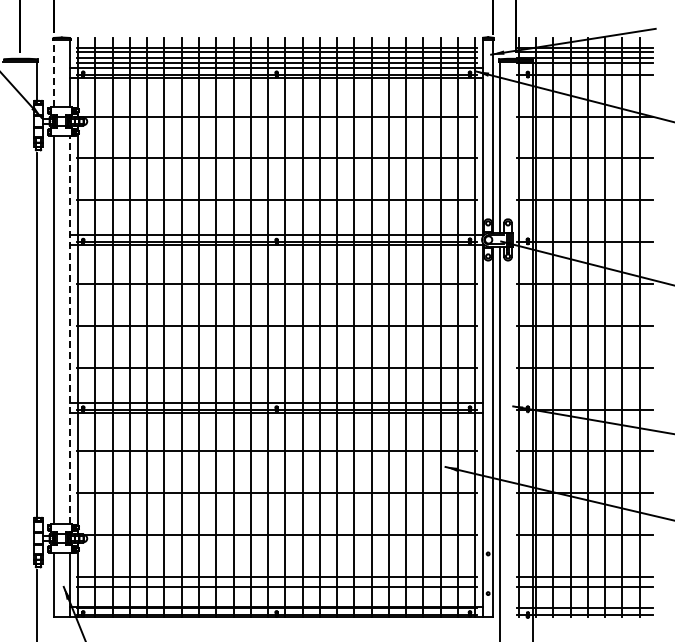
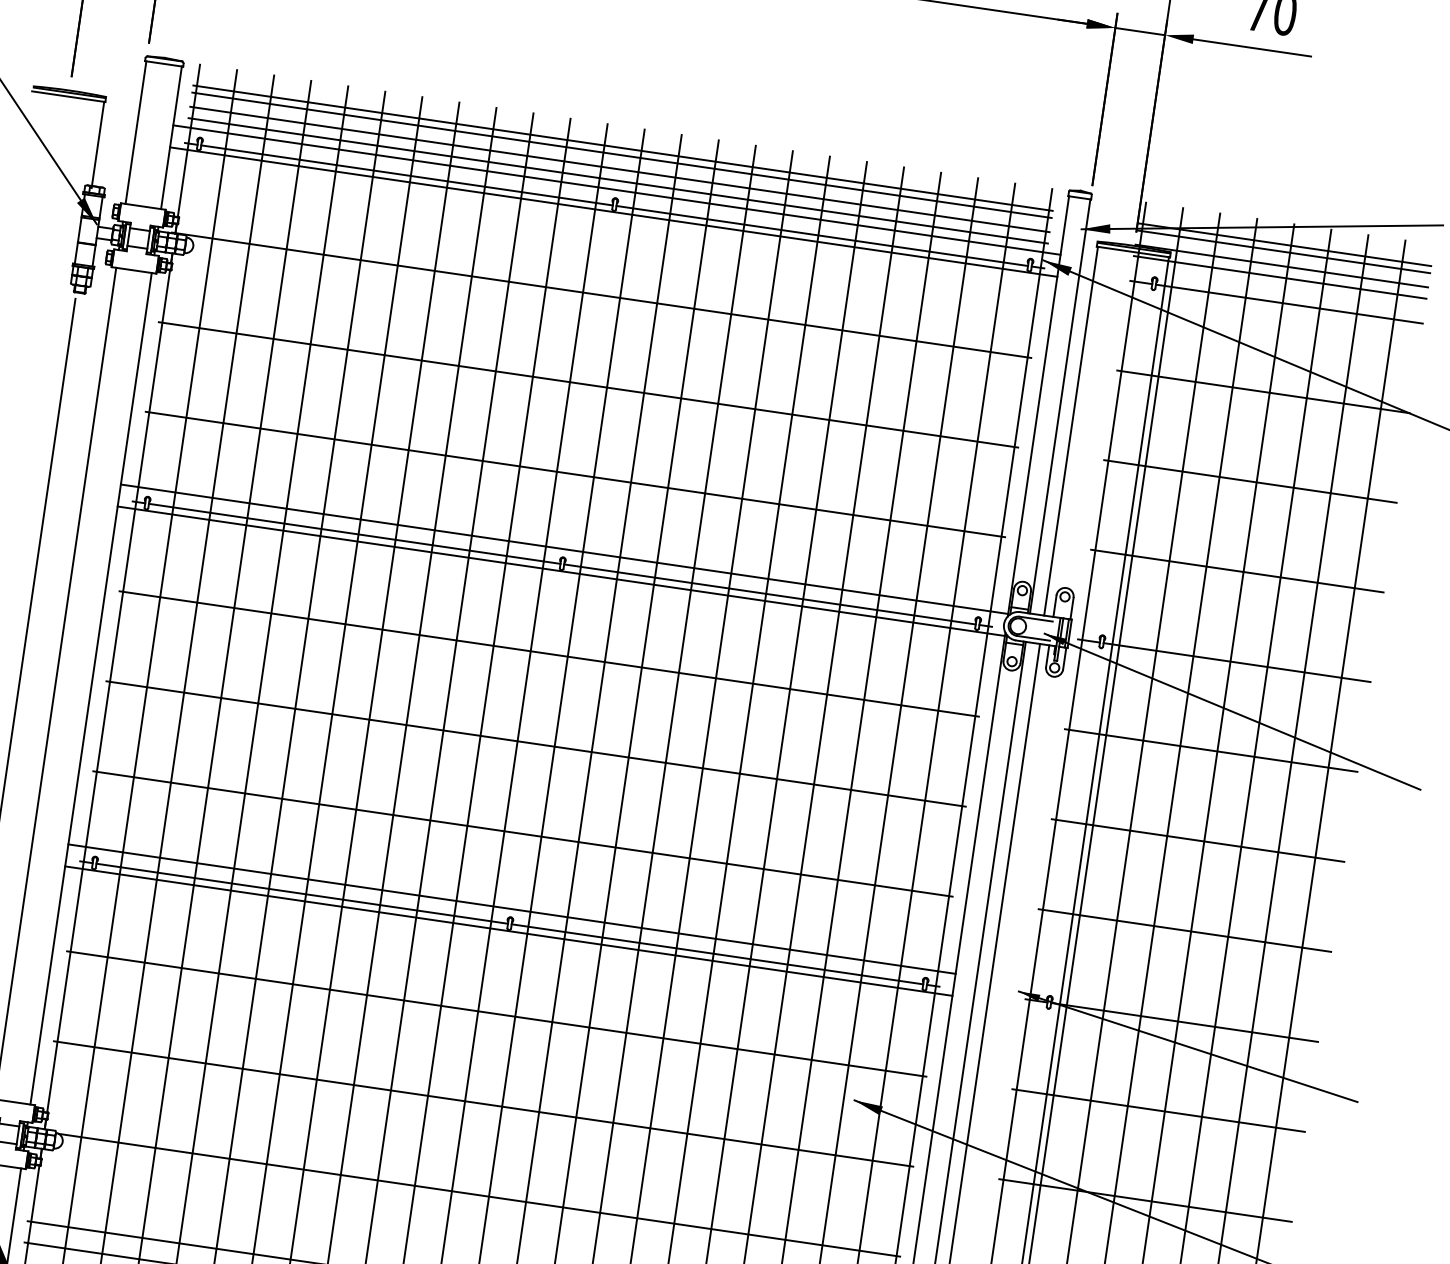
line: (53, 73) -> (135, 132), dashed -> solid
line: (70, 330) -> (91, 689), dashed -> solid

